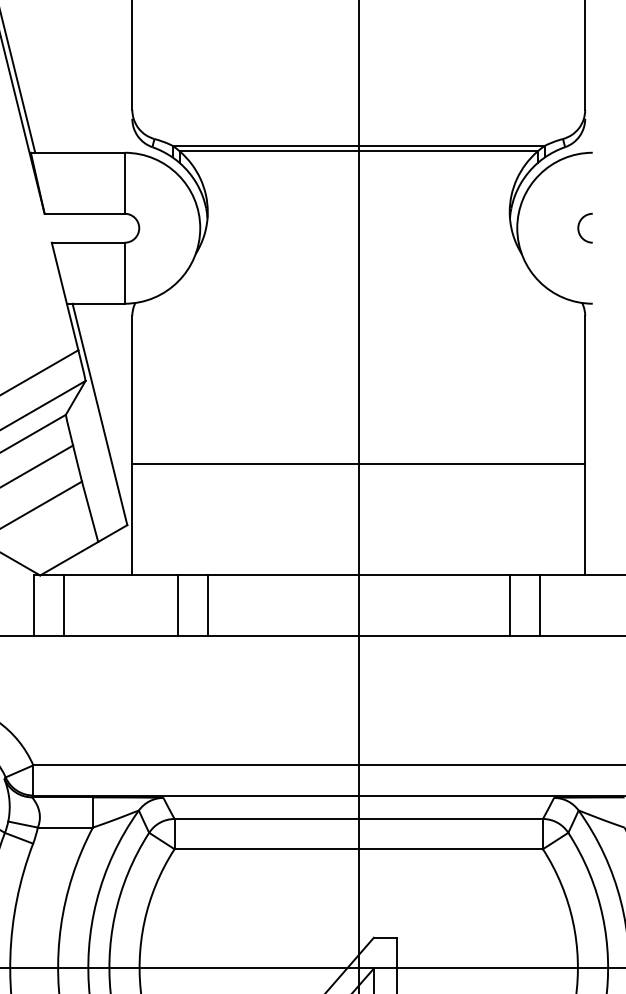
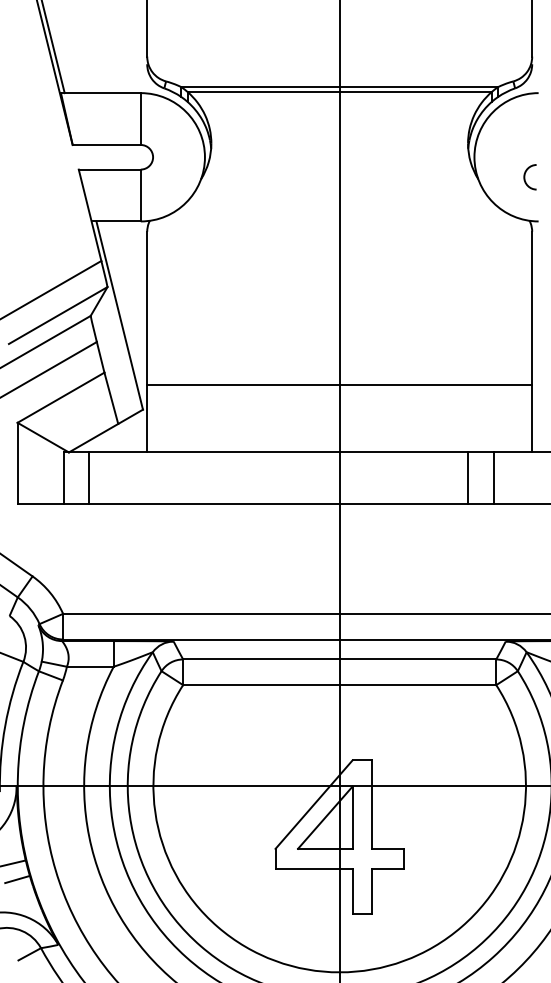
arc: (579, 228) -> (525, 177), moved
line: (358, 463) -> (339, 385), moved
line: (177, 604) -> (185, 477), removed
line: (207, 604) -> (211, 477), removed

